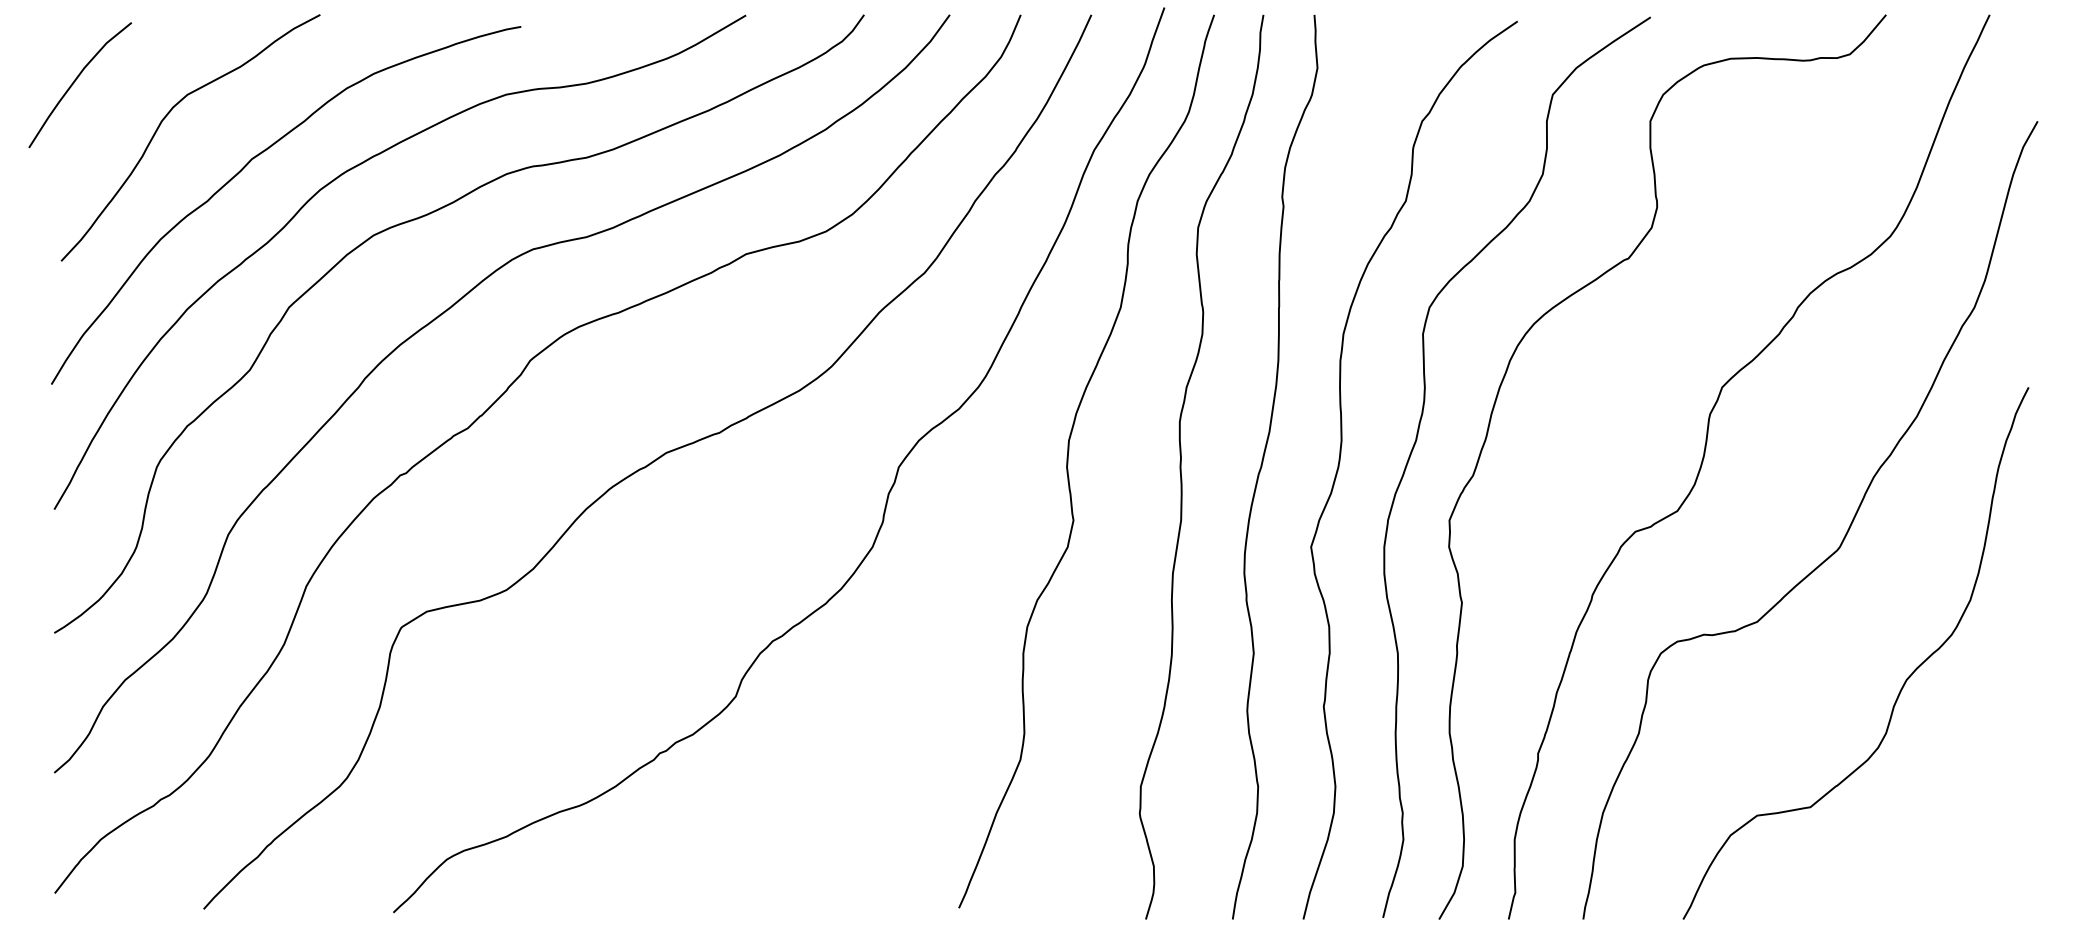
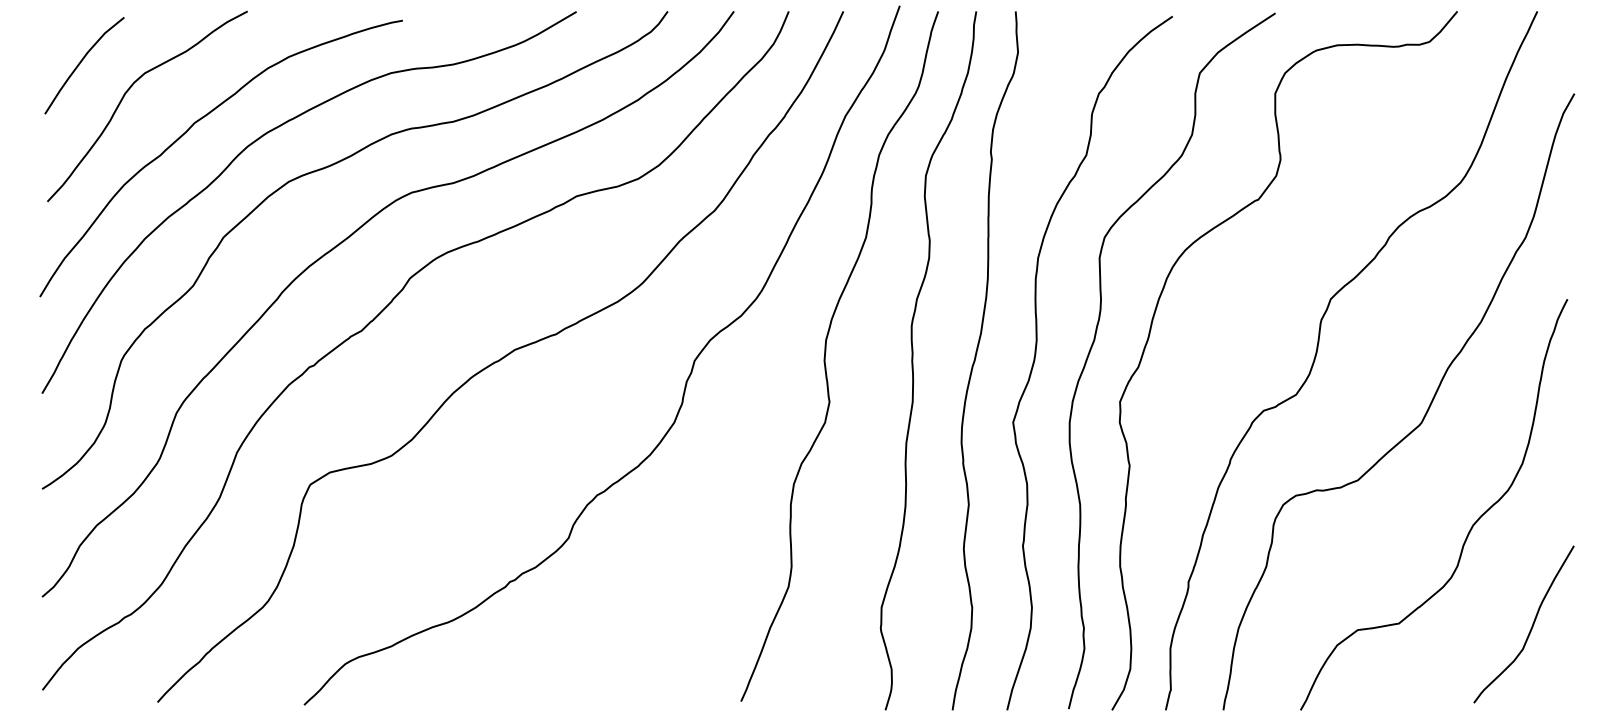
curve: (74, 83) -> (80, 64), moved
curve: (1981, 812) -> (1531, 627), added

